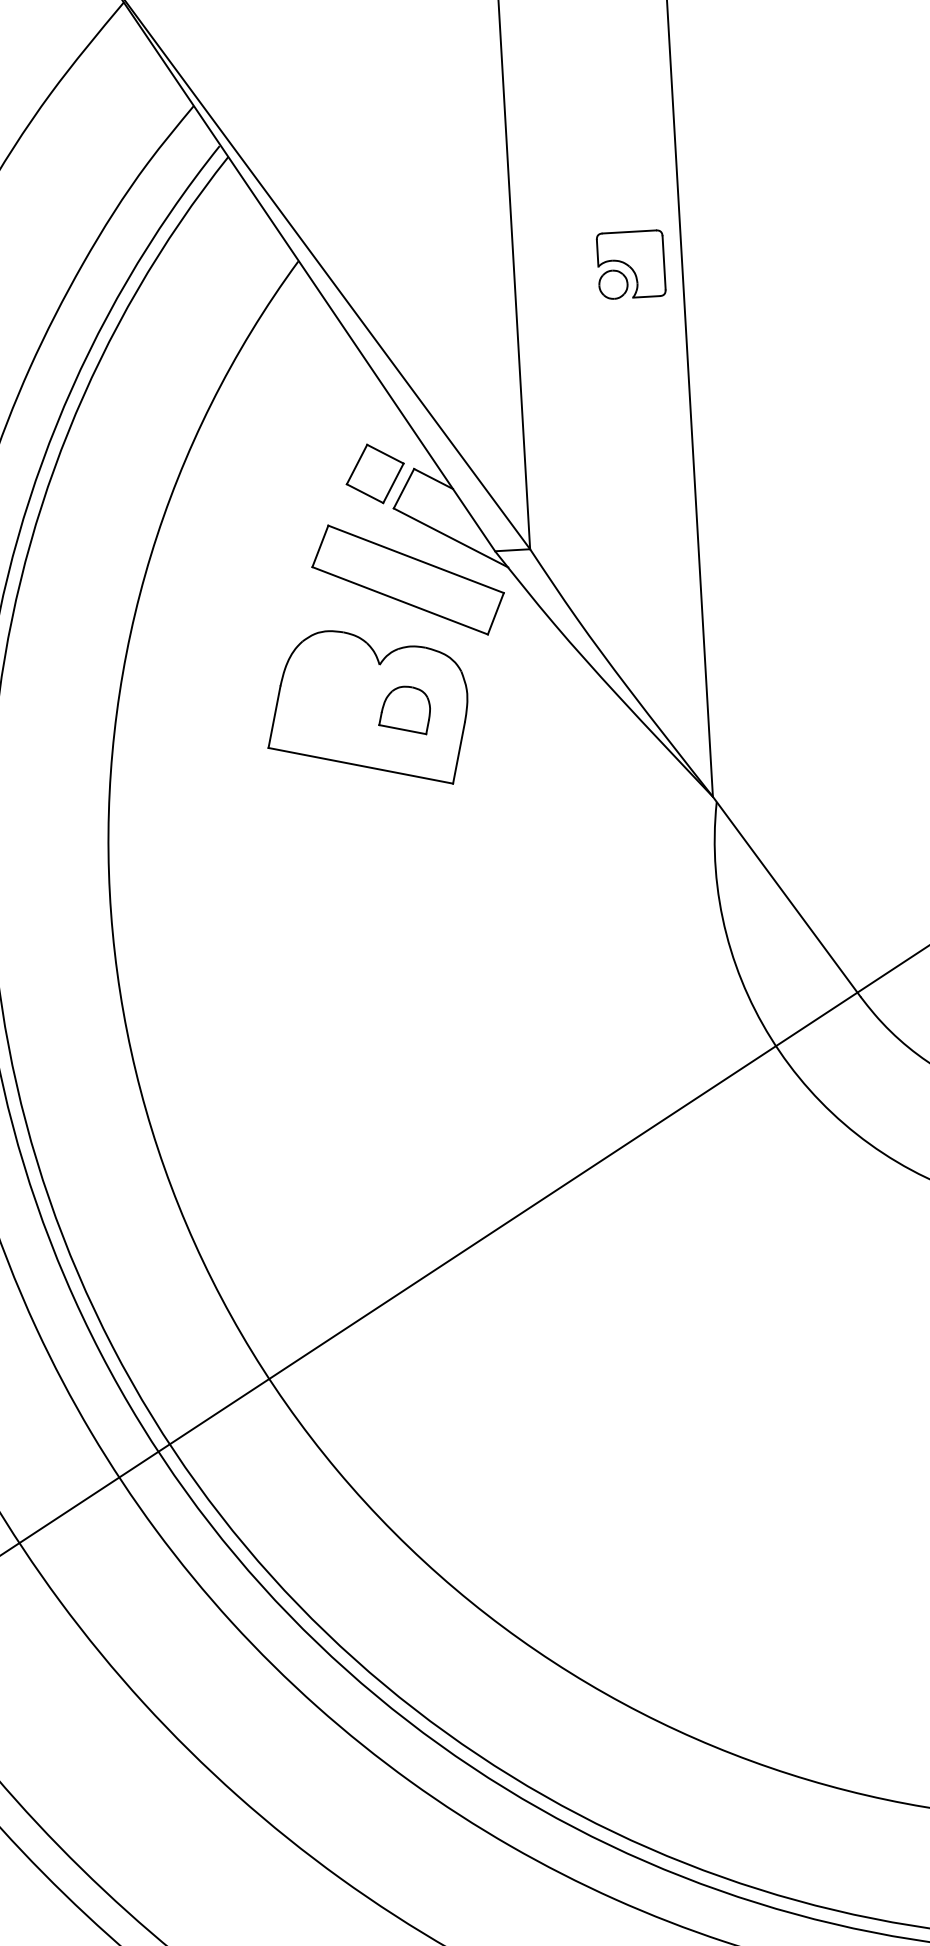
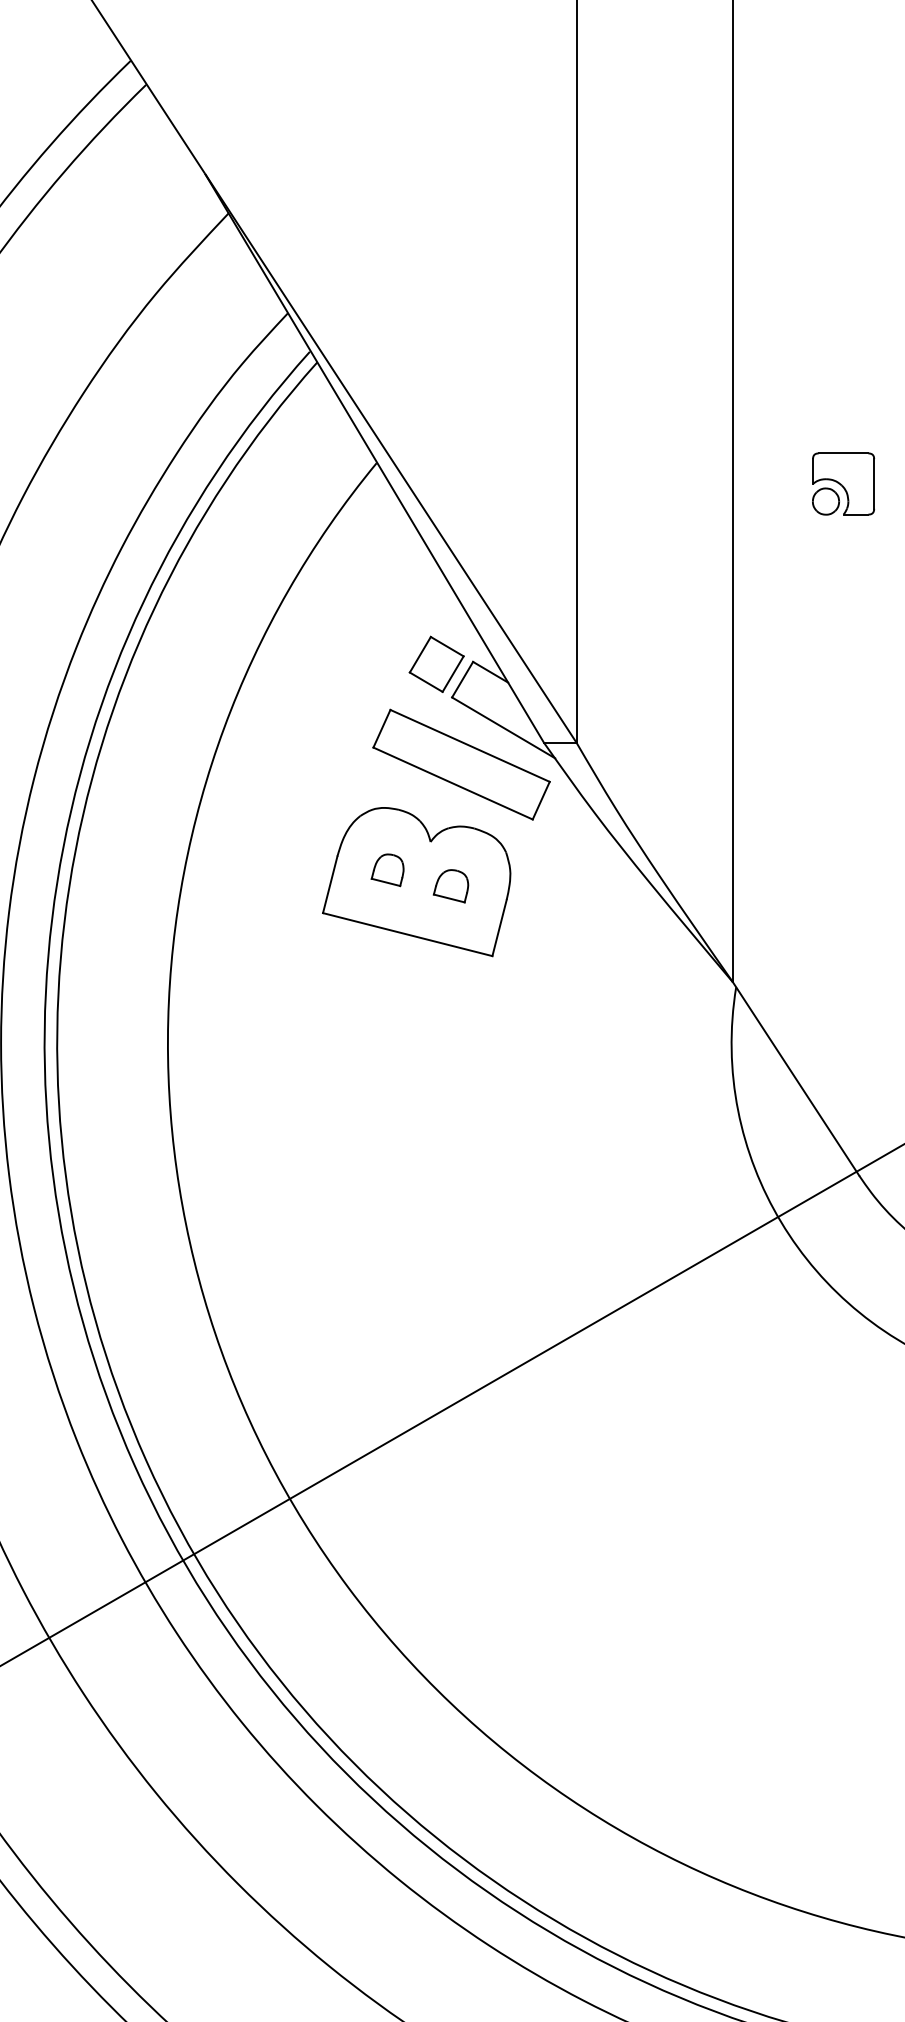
part: (631, 264) -> (843, 483), moved
part: (335, 698) -> (387, 870), added
part: (403, 711) -> (450, 886), size x0.71

